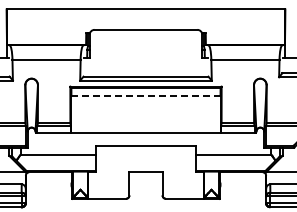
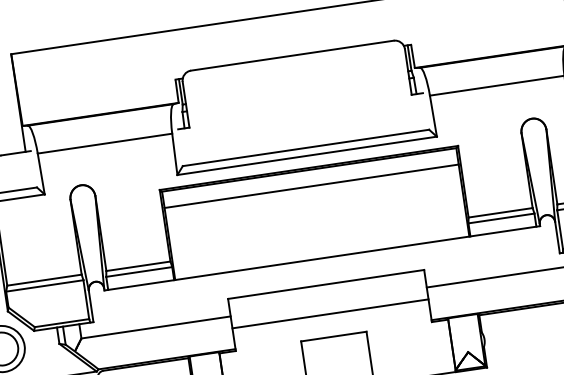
line: (146, 96) -> (312, 186), dashed -> solid
line: (145, 160) -> (329, 313), added

